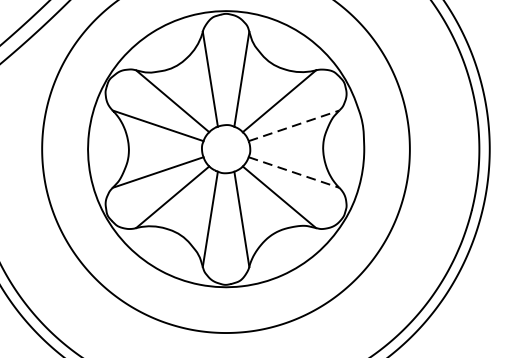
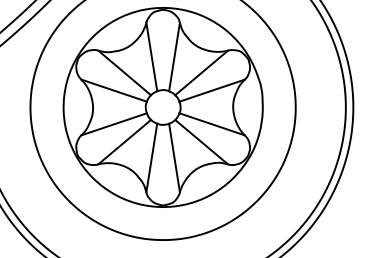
line: (294, 125) -> (212, 90), dashed -> solid
line: (294, 172) -> (212, 124), dashed -> solid

